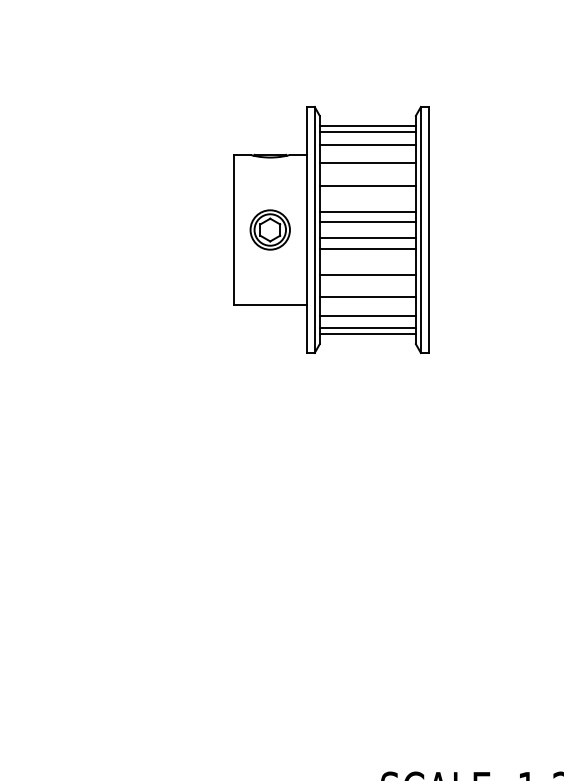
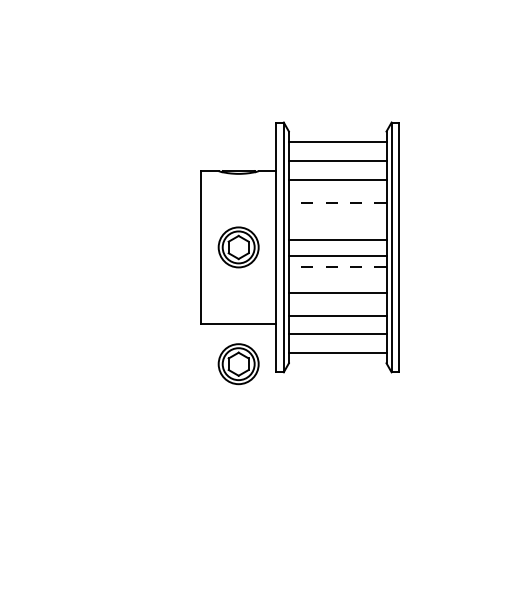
line: (367, 132) -> (337, 148), removed
line: (367, 186) -> (337, 203), solid -> dashed
line: (367, 211) -> (337, 228), removed
line: (367, 249) -> (337, 267), solid -> dashed
line: (367, 328) -> (337, 347), removed
part: (269, 344) -> (237, 363), added

